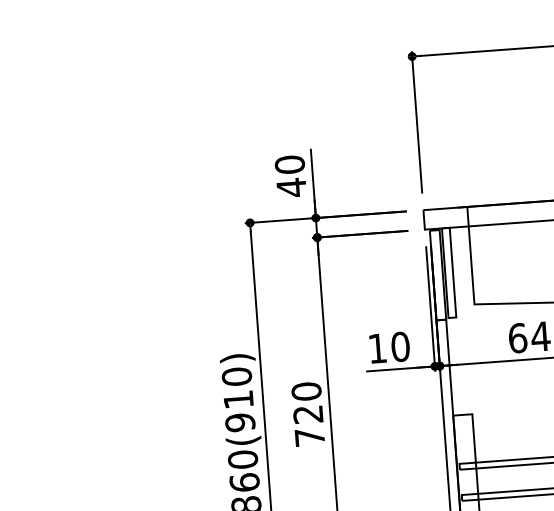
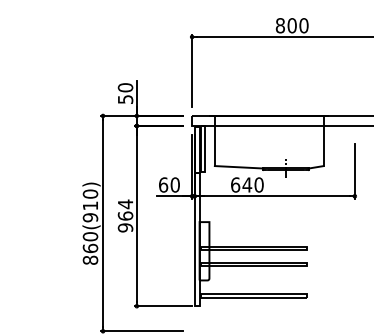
text: (291, 187) -> (125, 99), 40 -> 50
text: (377, 347) -> (163, 184), 10 -> 60
text: (308, 413) -> (125, 215), 720 -> 964

